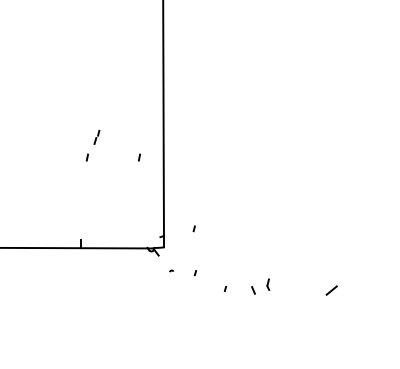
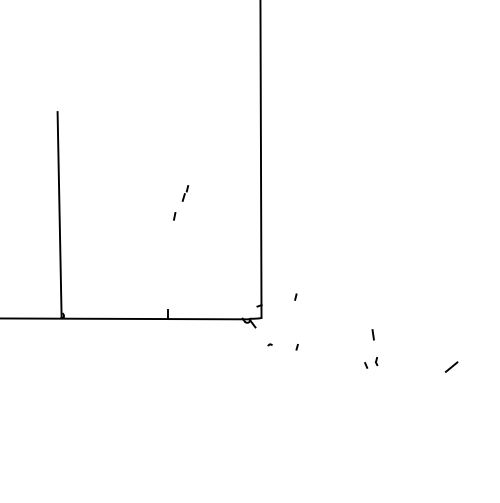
line: (139, 157) -> (233, 216), removed
line: (261, 261) -> (372, 334), added
part: (261, 286) -> (371, 362), size x0.62
line: (224, 288) -> (330, 364), removed

